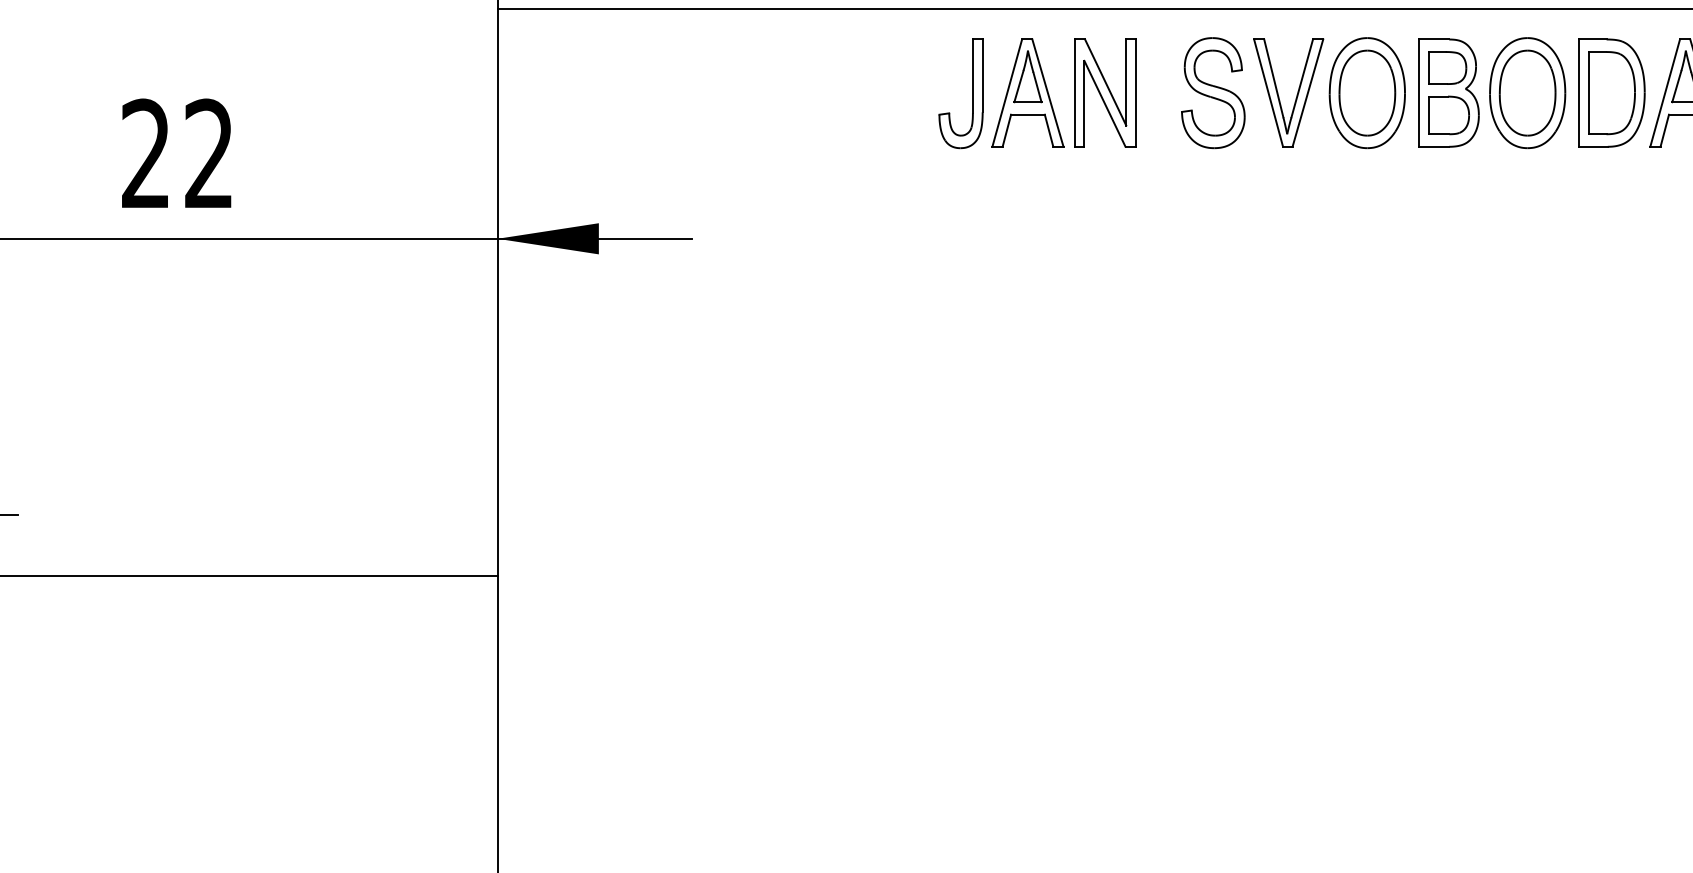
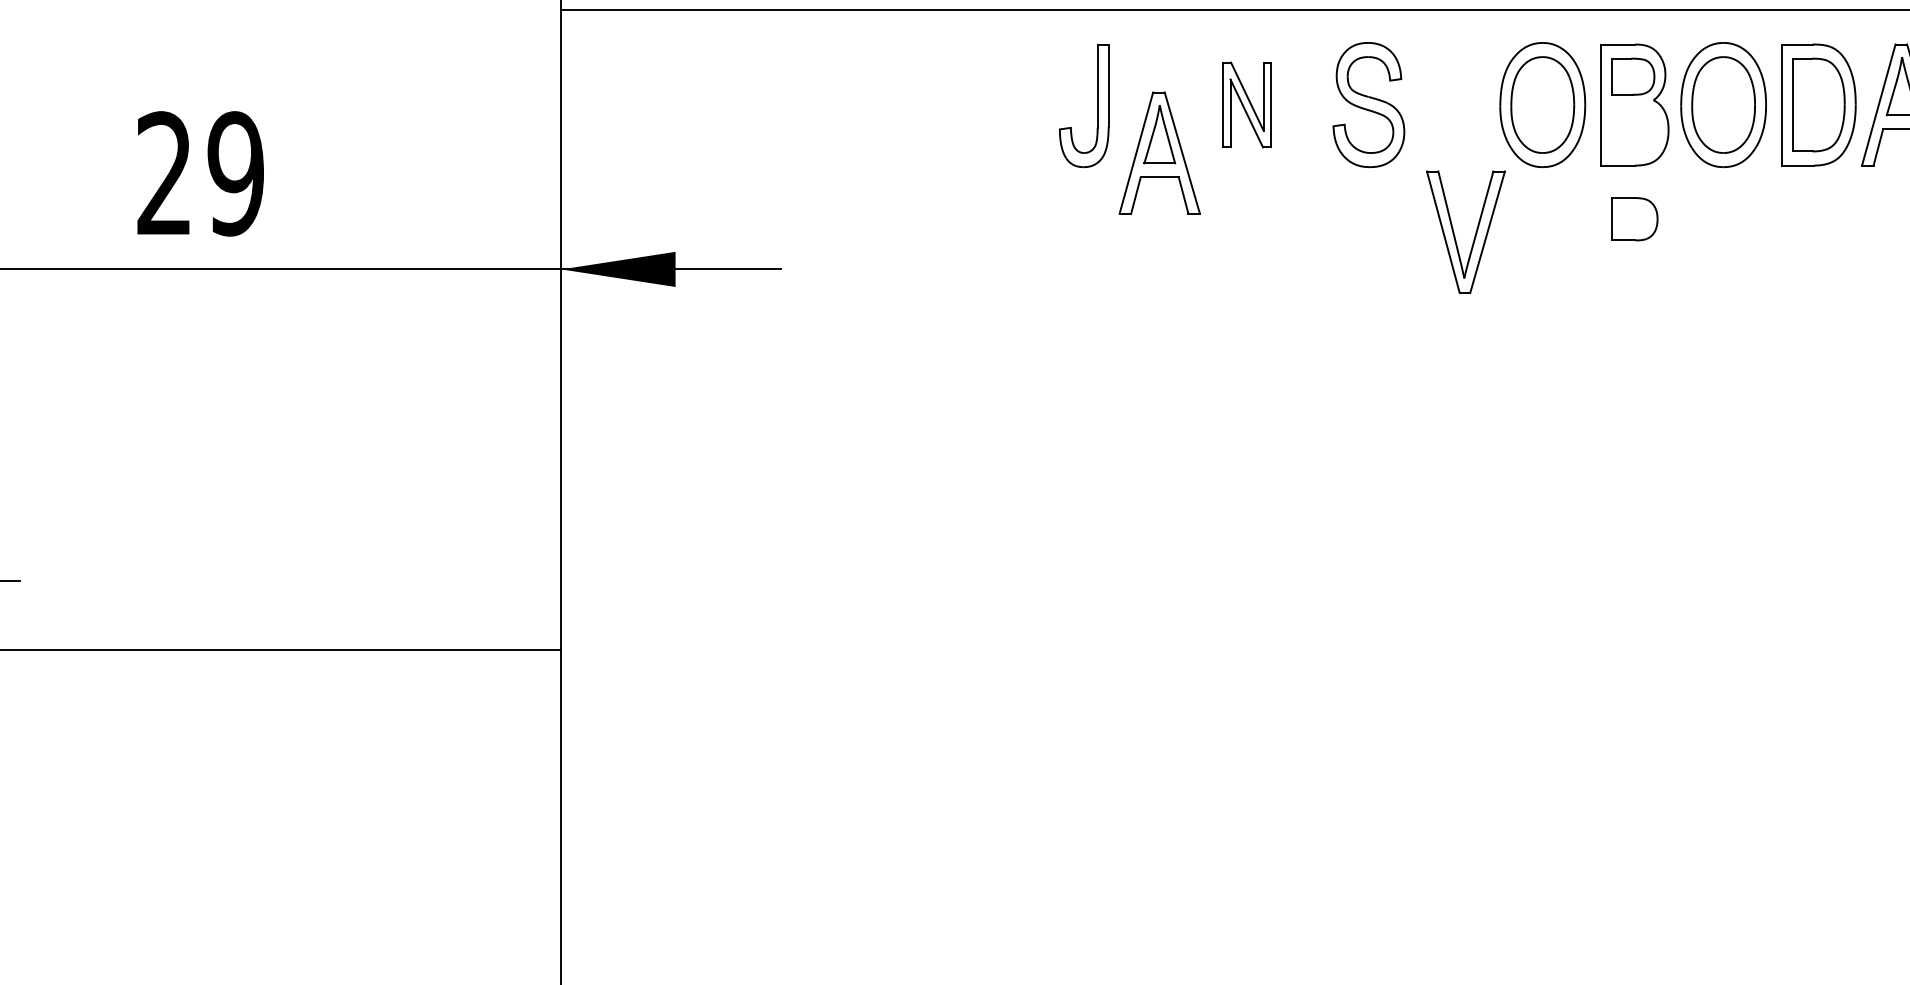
part: (1027, 92) -> (1159, 152), moved
part: (1104, 92) -> (1246, 104), size x0.7
part: (1296, 96) -> (1474, 235), moved
part: (1448, 115) -> (1634, 219), moved
text: (208, 153) -> (235, 173), 22 -> 29

